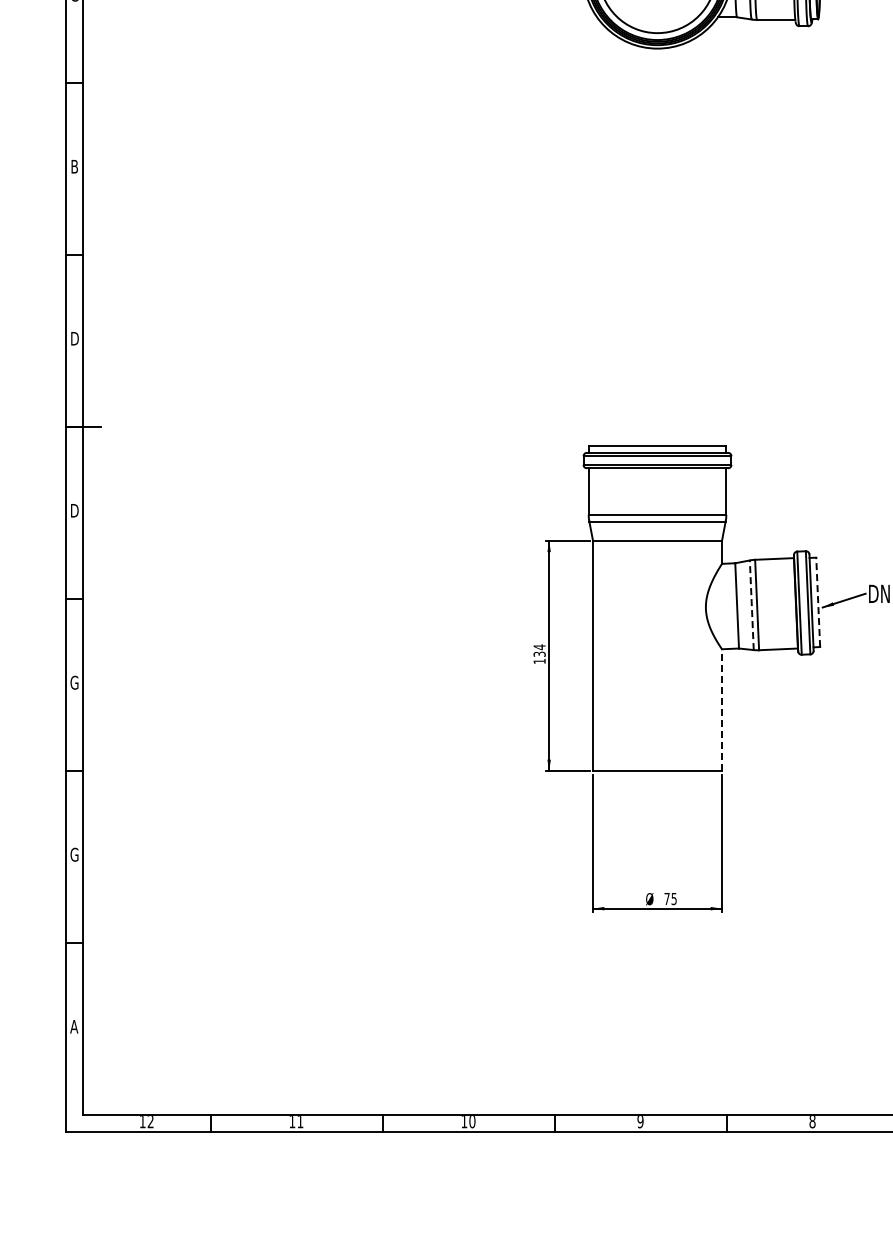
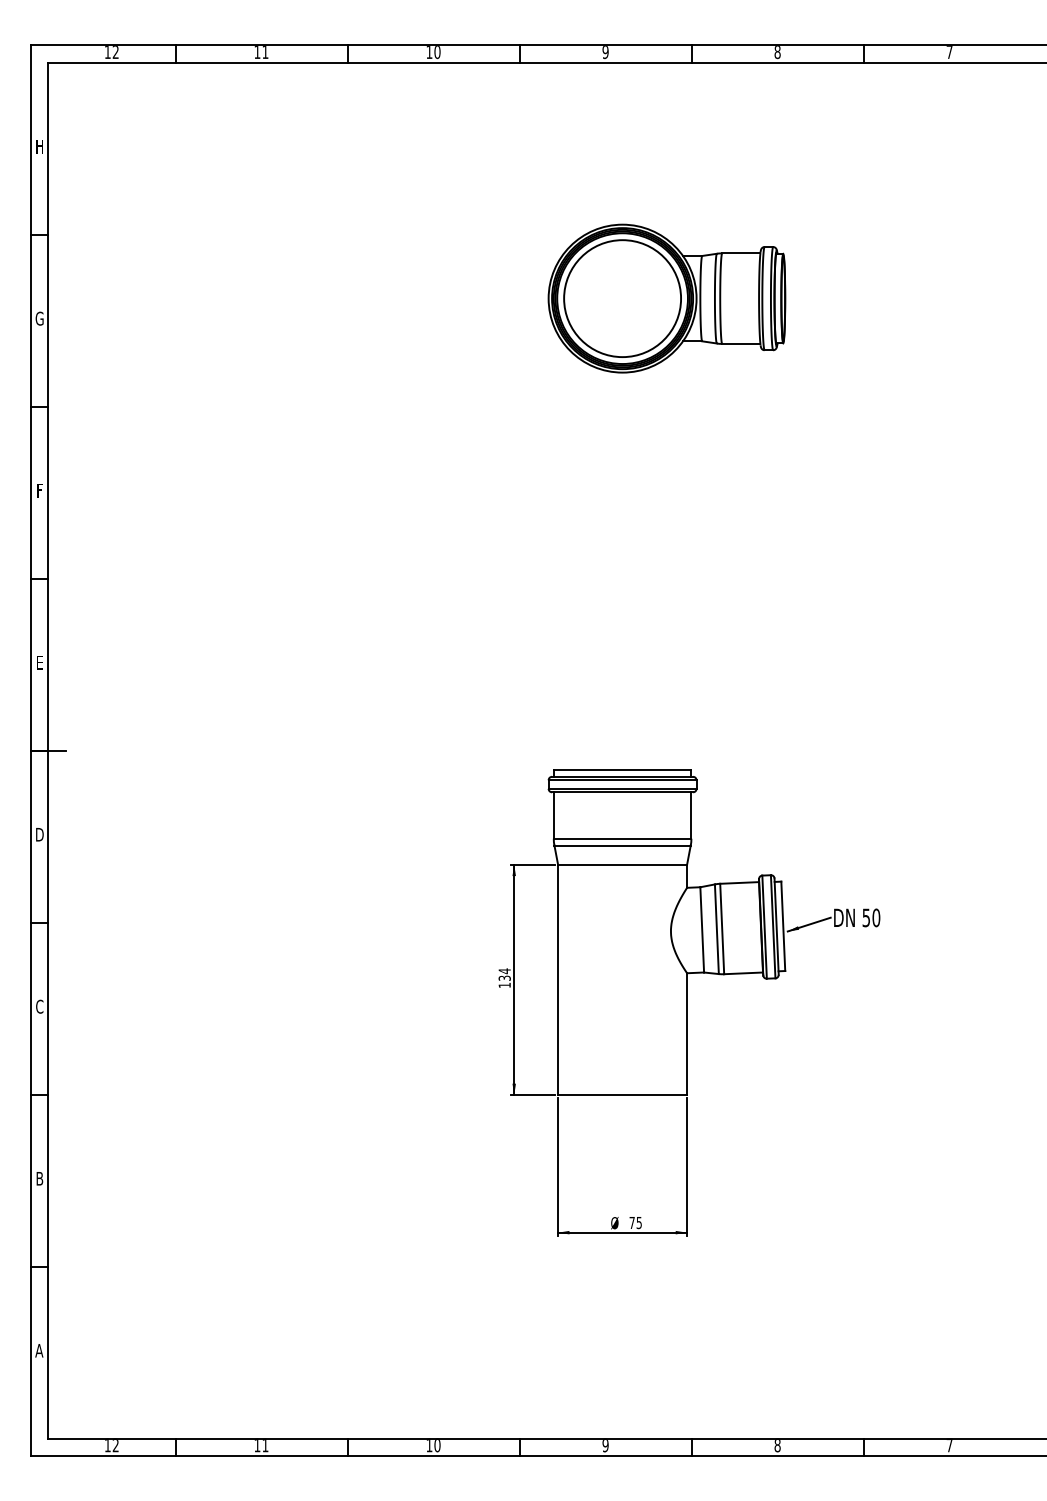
text: (74, 166) -> (39, 490), B -> F
text: (74, 338) -> (39, 662), D -> E
line: (818, 602) -> (783, 926), dashed -> solid
line: (751, 605) -> (716, 929), dashed -> solid
text: (74, 682) -> (39, 1006), G -> C
line: (722, 710) -> (687, 1034), dashed -> solid
text: (74, 854) -> (39, 1178), G -> B

